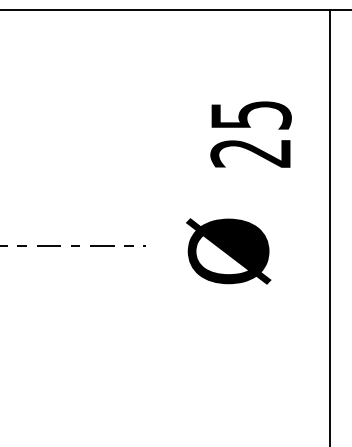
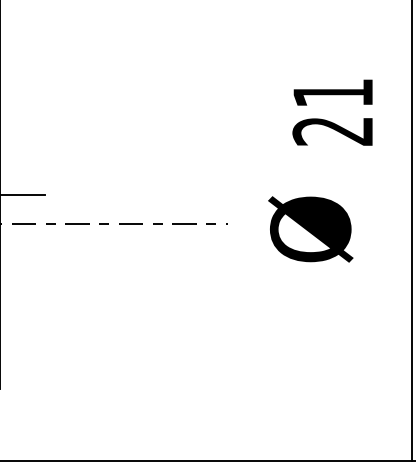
text: (251, 115) -> (333, 93), 25 -> 21

